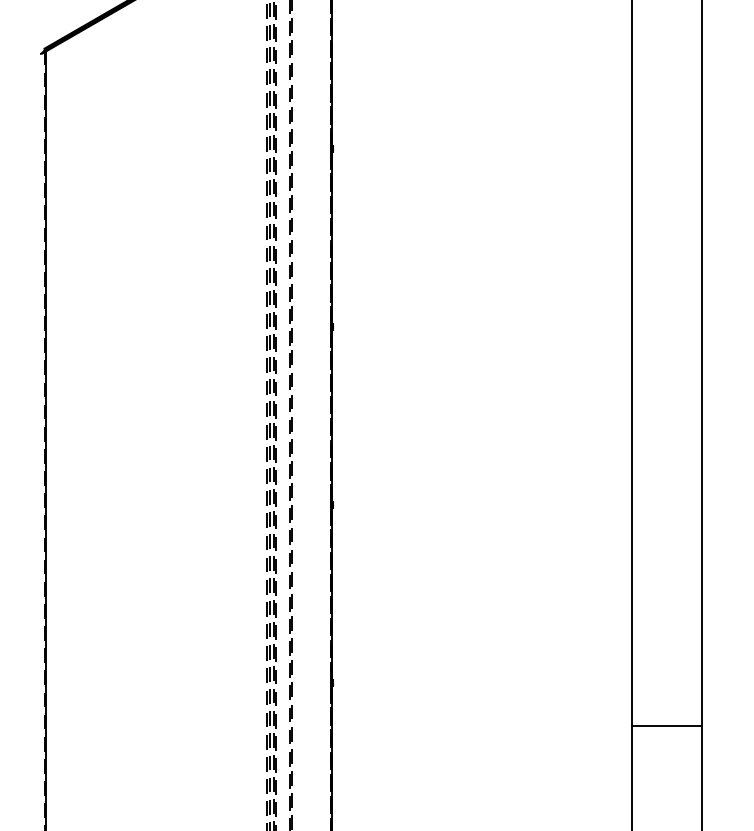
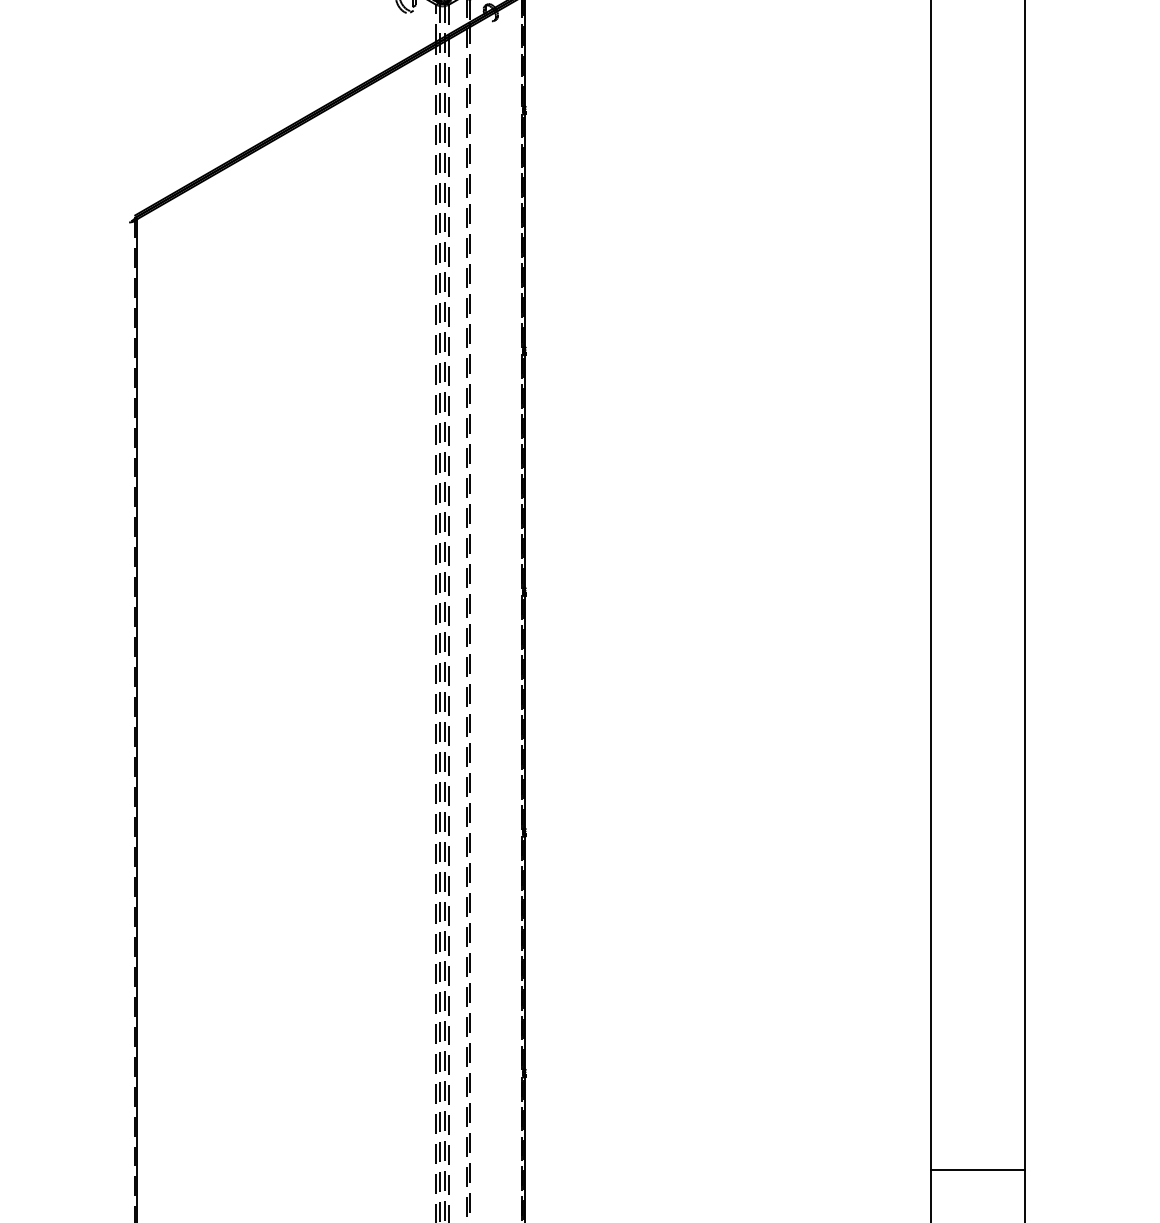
line: (667, 725) -> (977, 1170), moved

